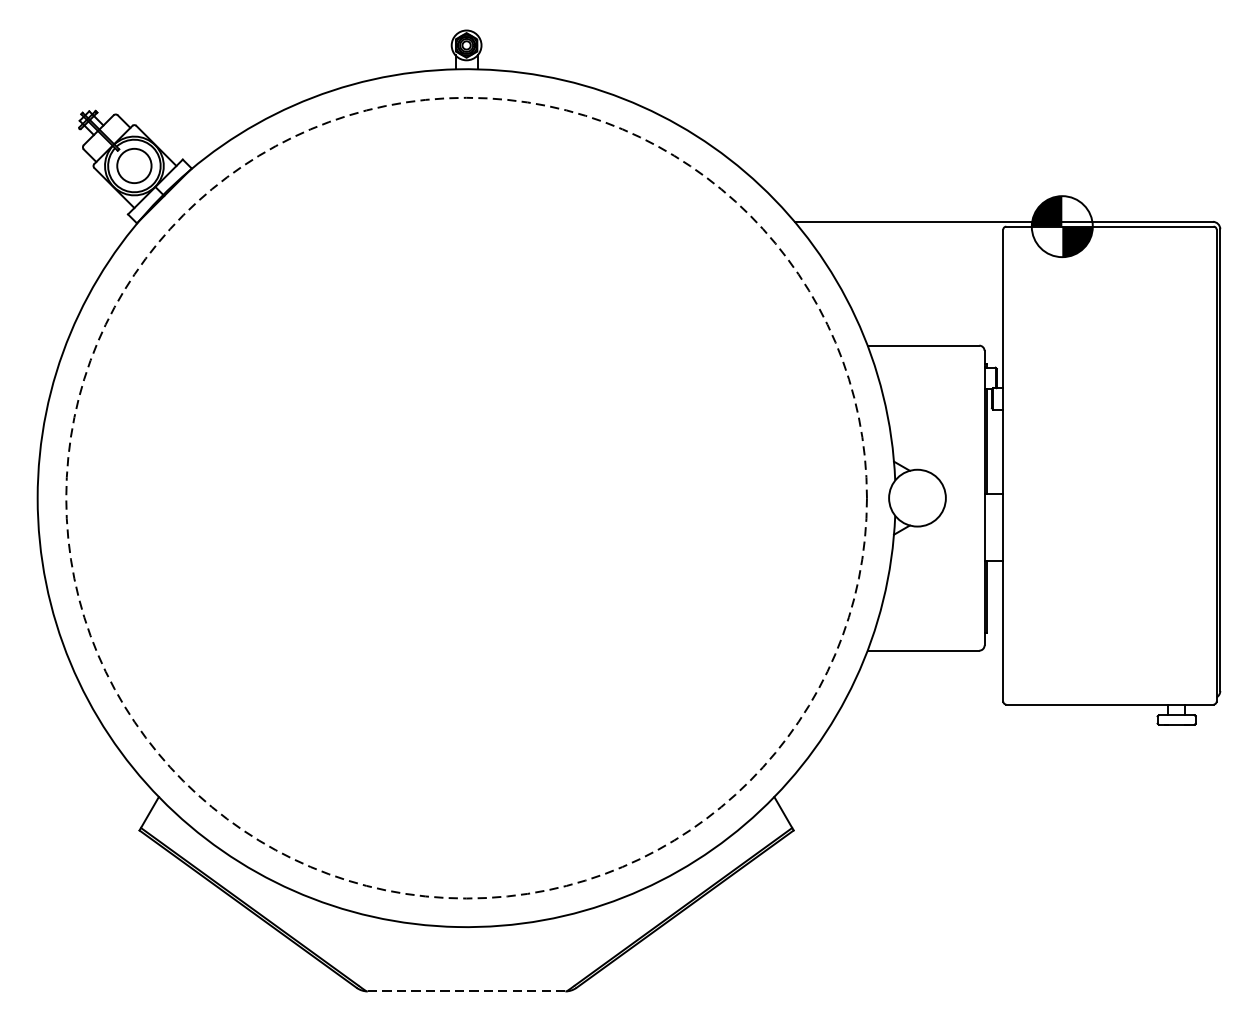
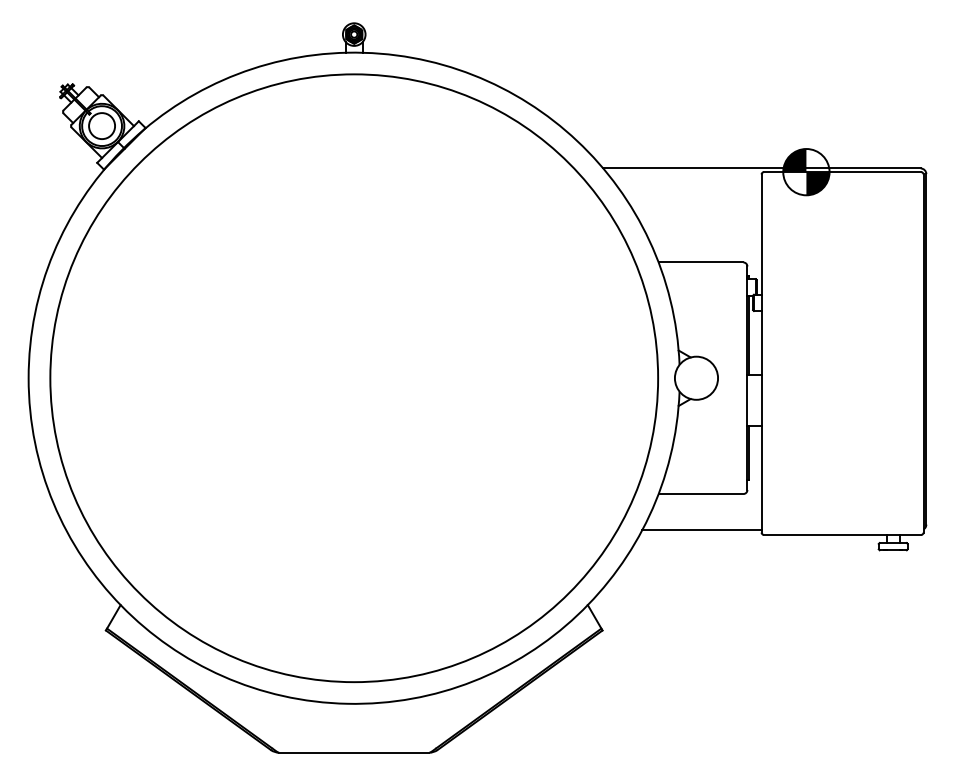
circle: (466, 498) -> (354, 378), dashed -> solid
line: (924, 698) -> (701, 530), added
line: (466, 991) -> (354, 752), dashed -> solid

